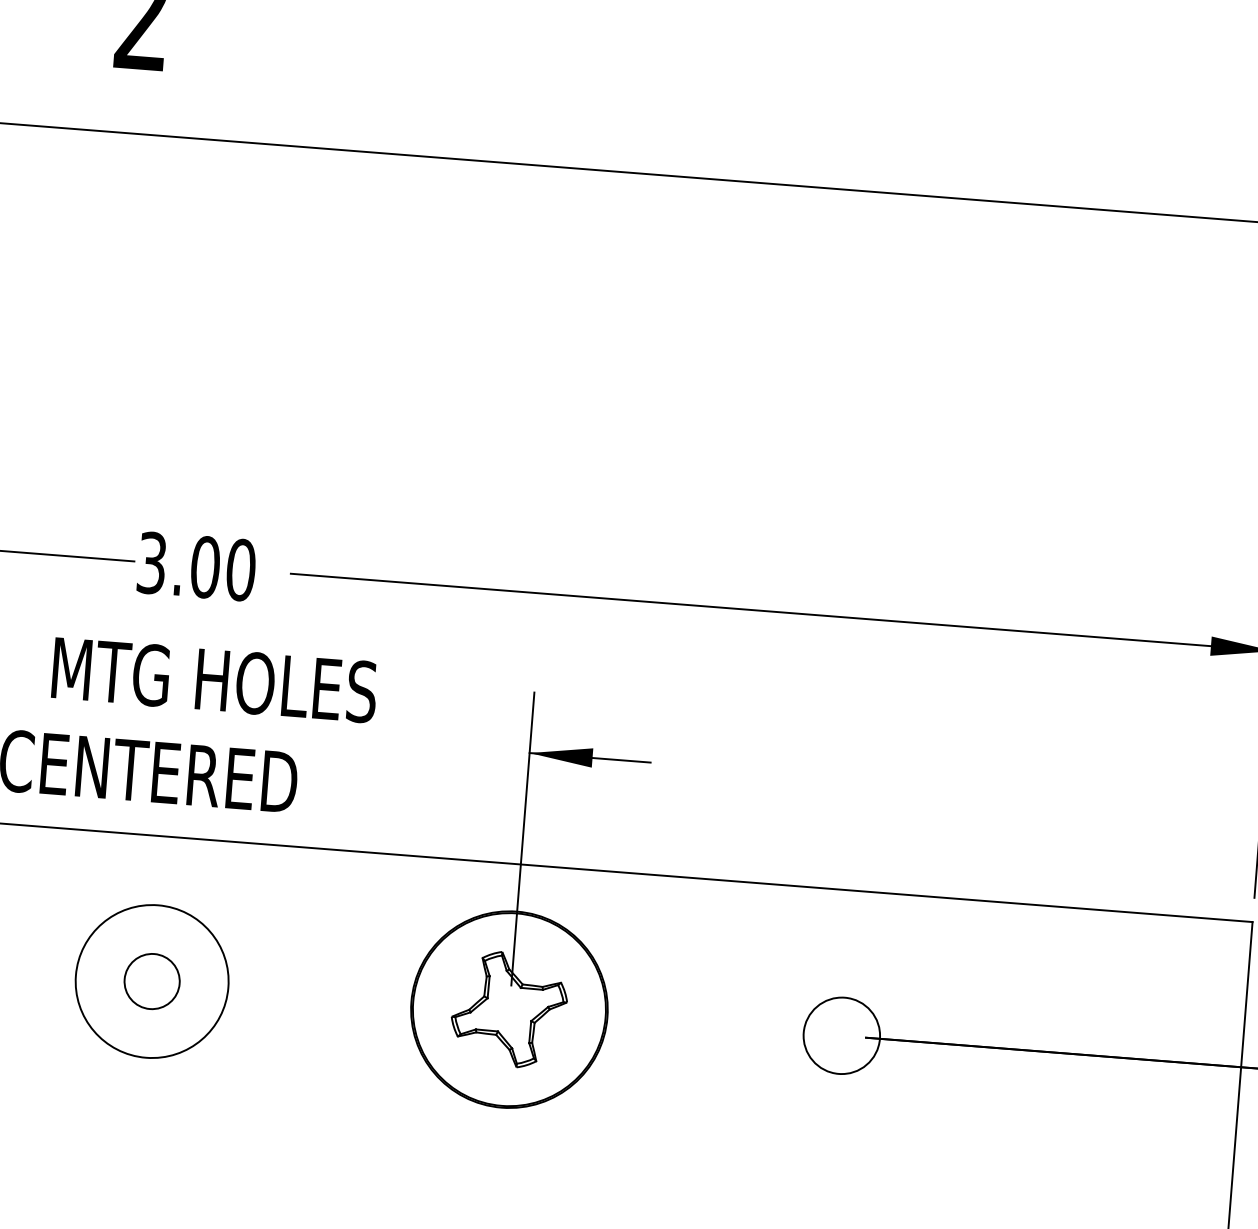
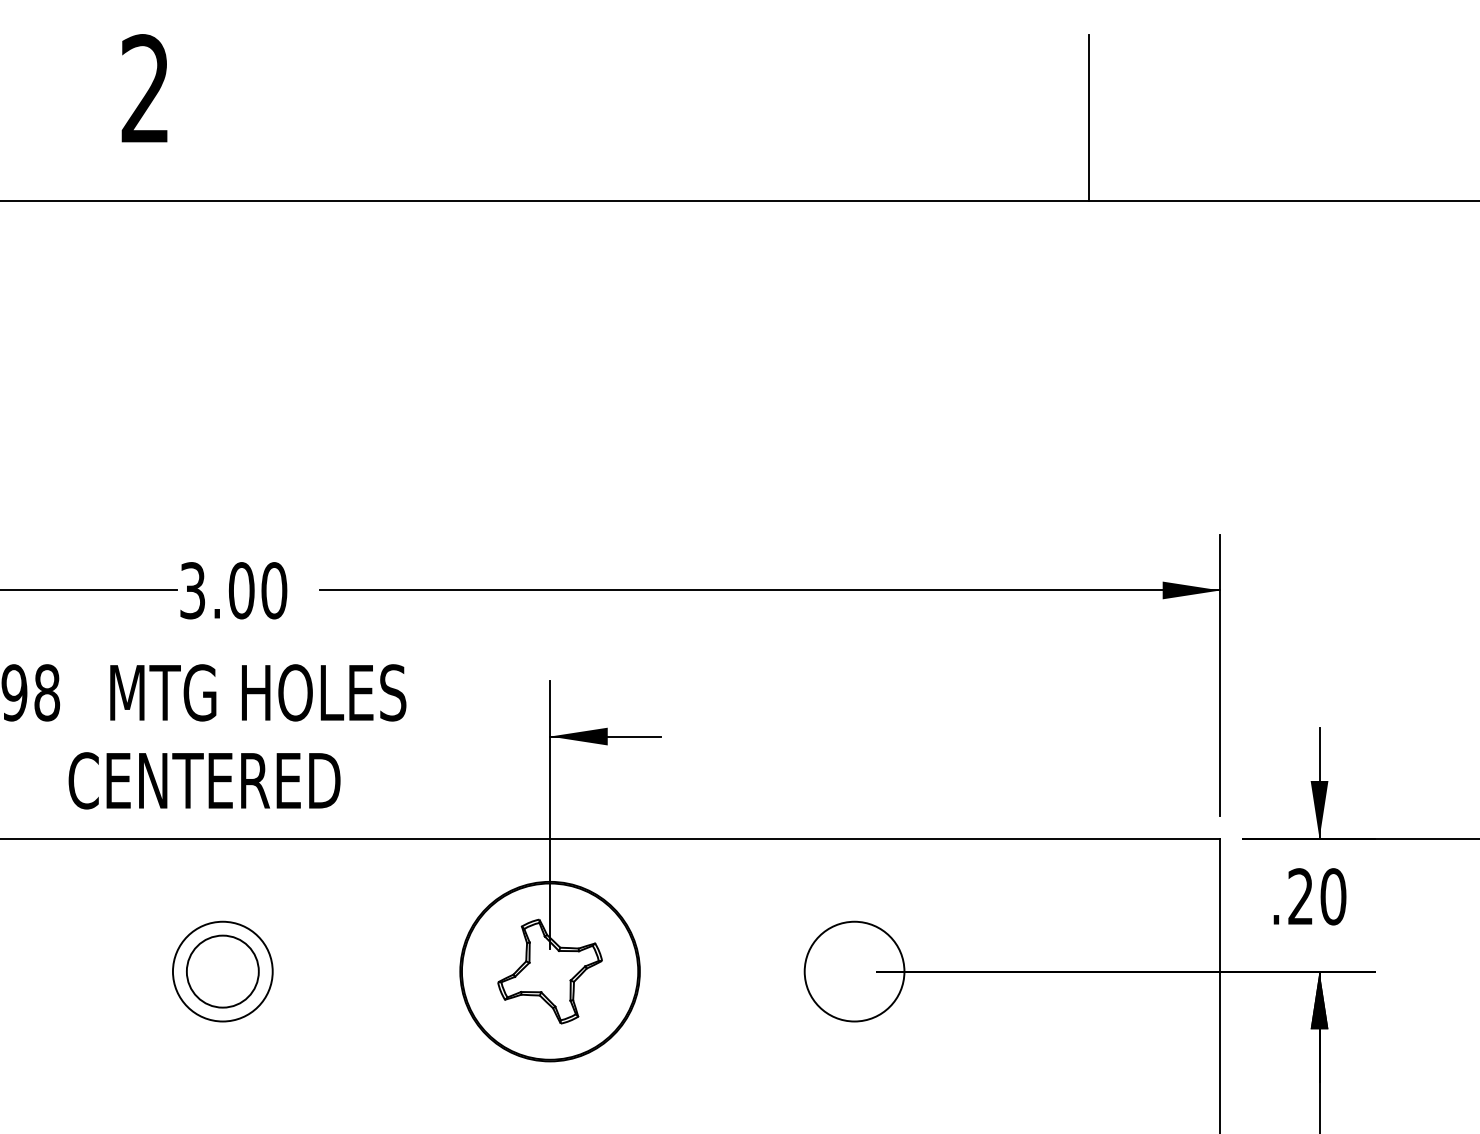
line: (1171, 123) -> (1089, 117), added
circle: (151, 981) -> (222, 971), size x0.71
circle: (151, 981) -> (222, 971), size x1.43
circle: (841, 1035) -> (854, 971), size x1.43

